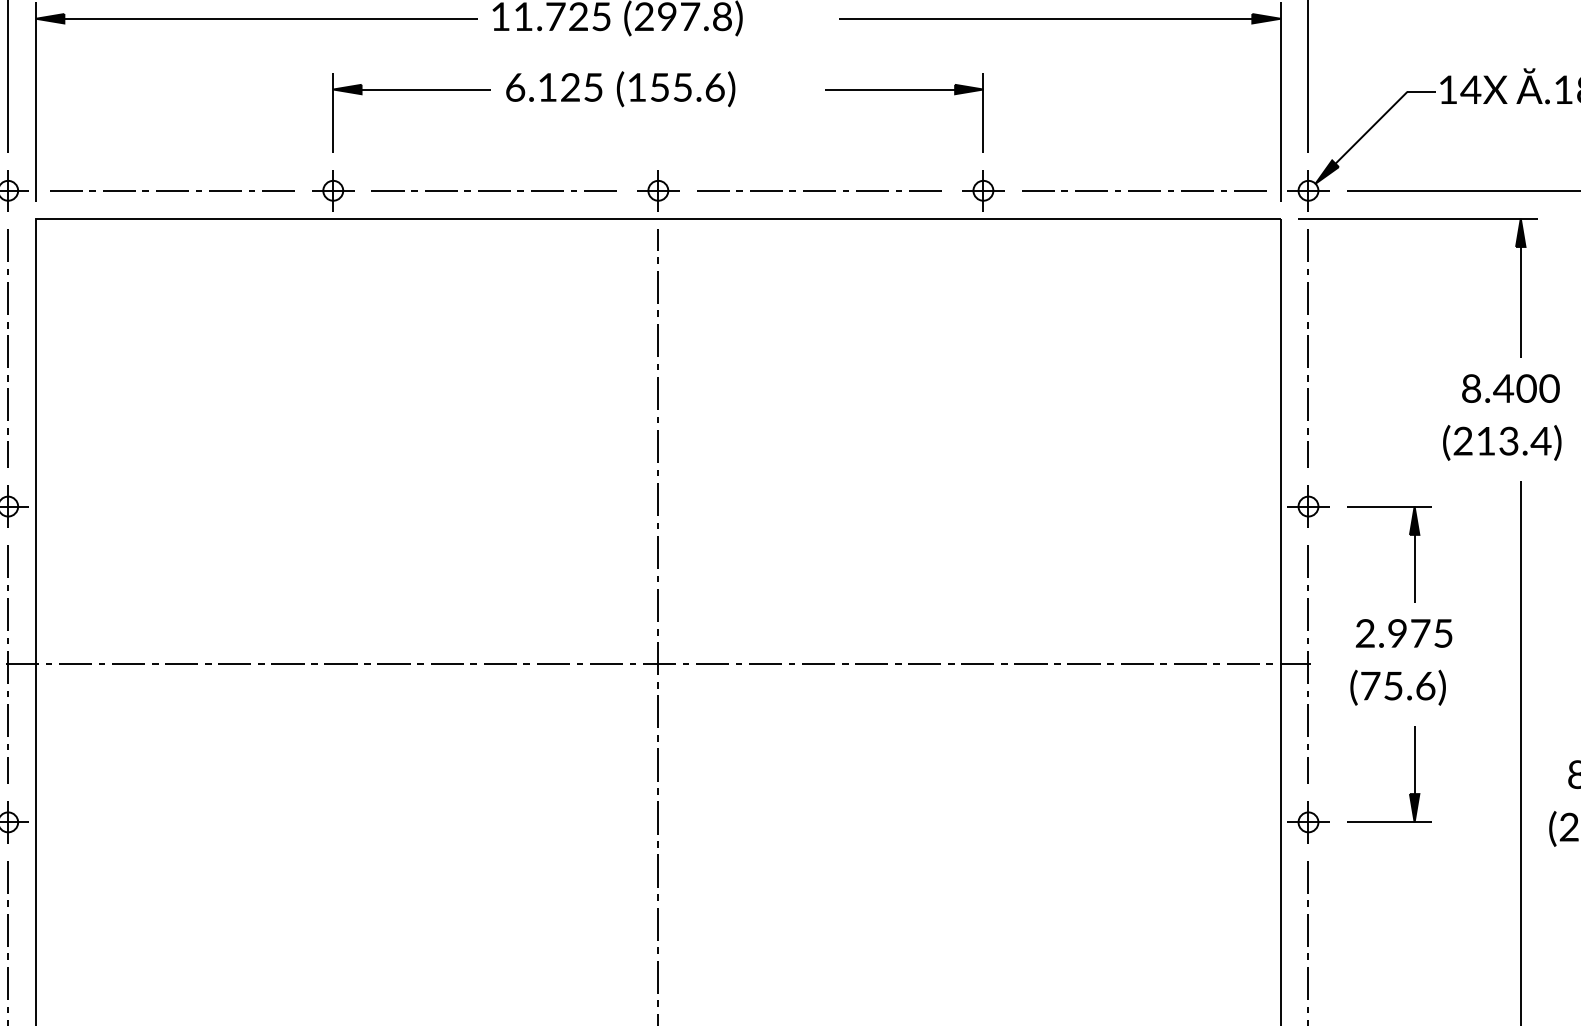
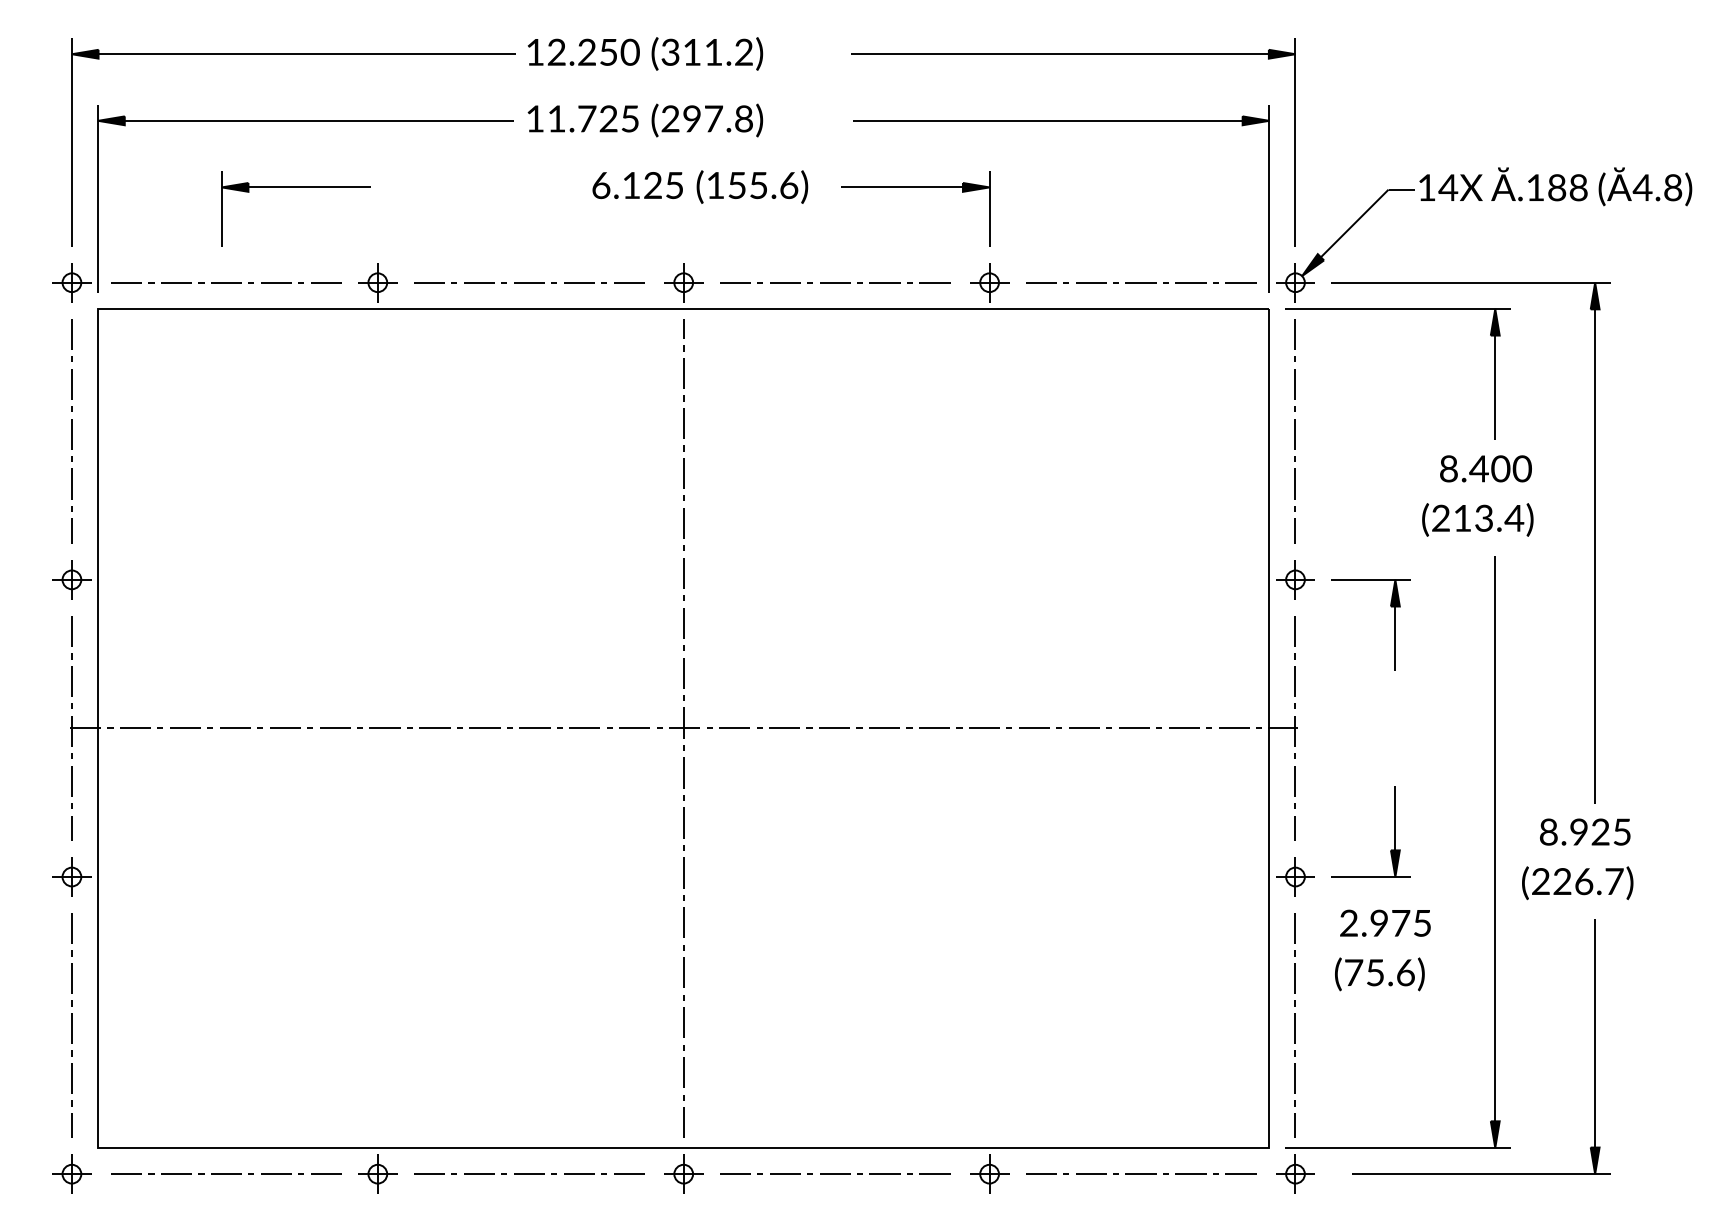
text: (620, 88) -> (700, 186), moved
part: (411, 89) -> (295, 187), moved
text: (1400, 662) -> (1382, 950), moved

